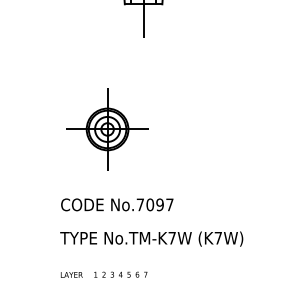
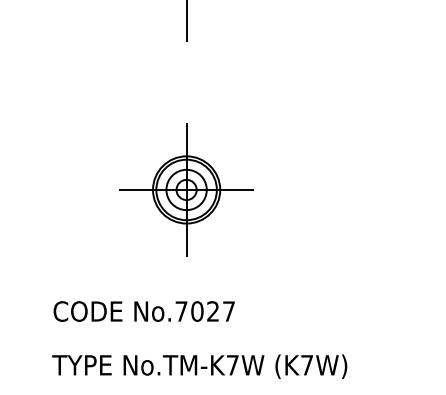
part: (107, 129) -> (186, 190), moved
text: (159, 204) -> (212, 310), No.7097 -> No.7027

